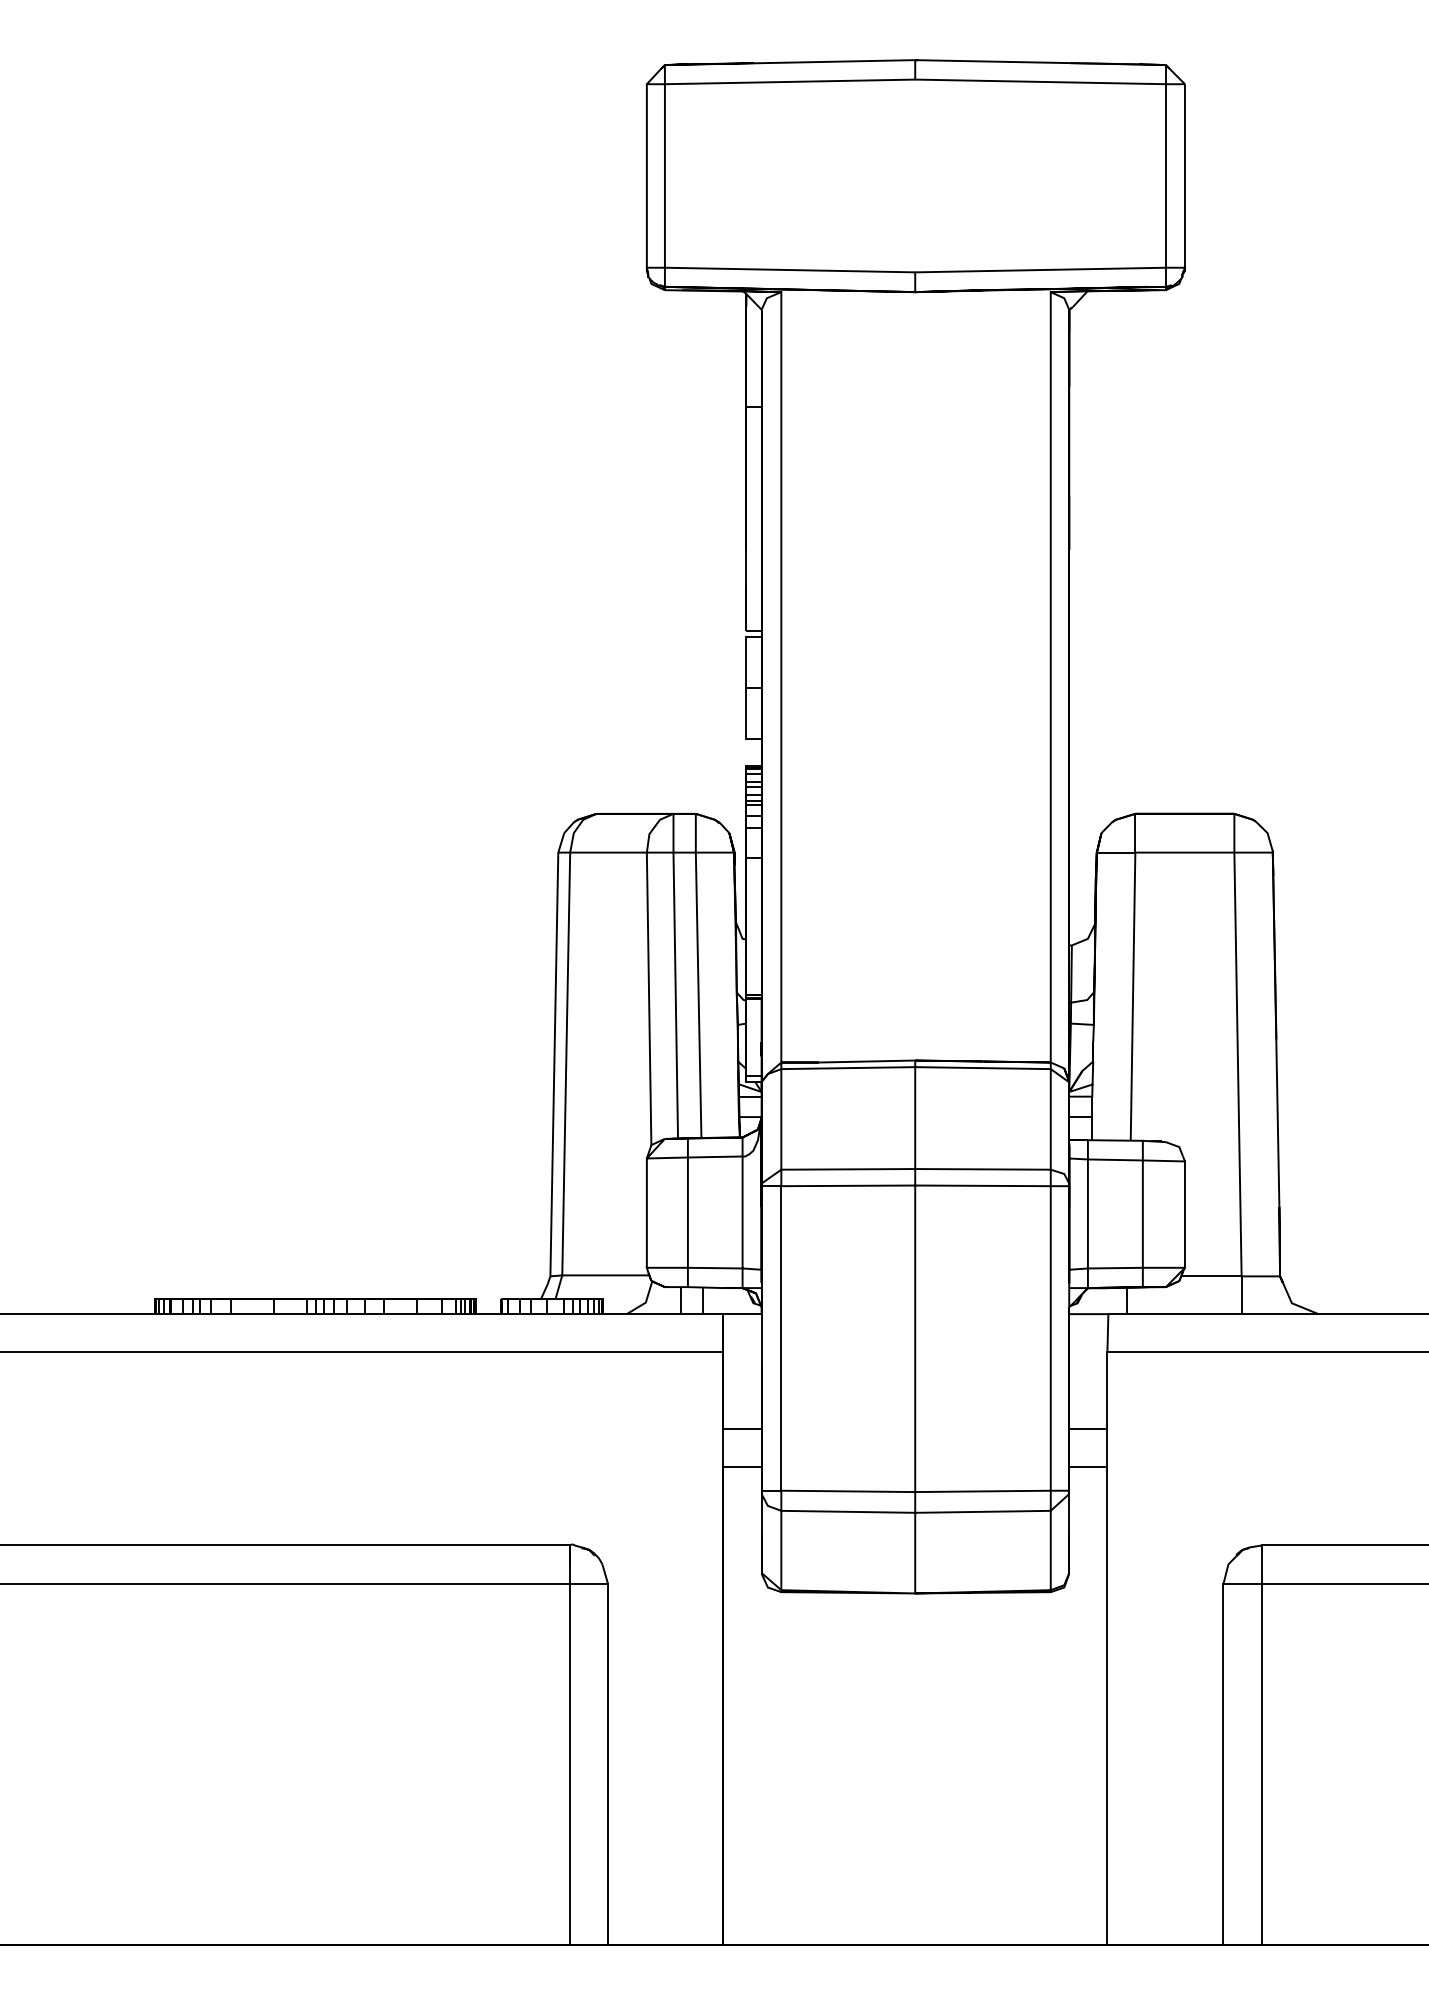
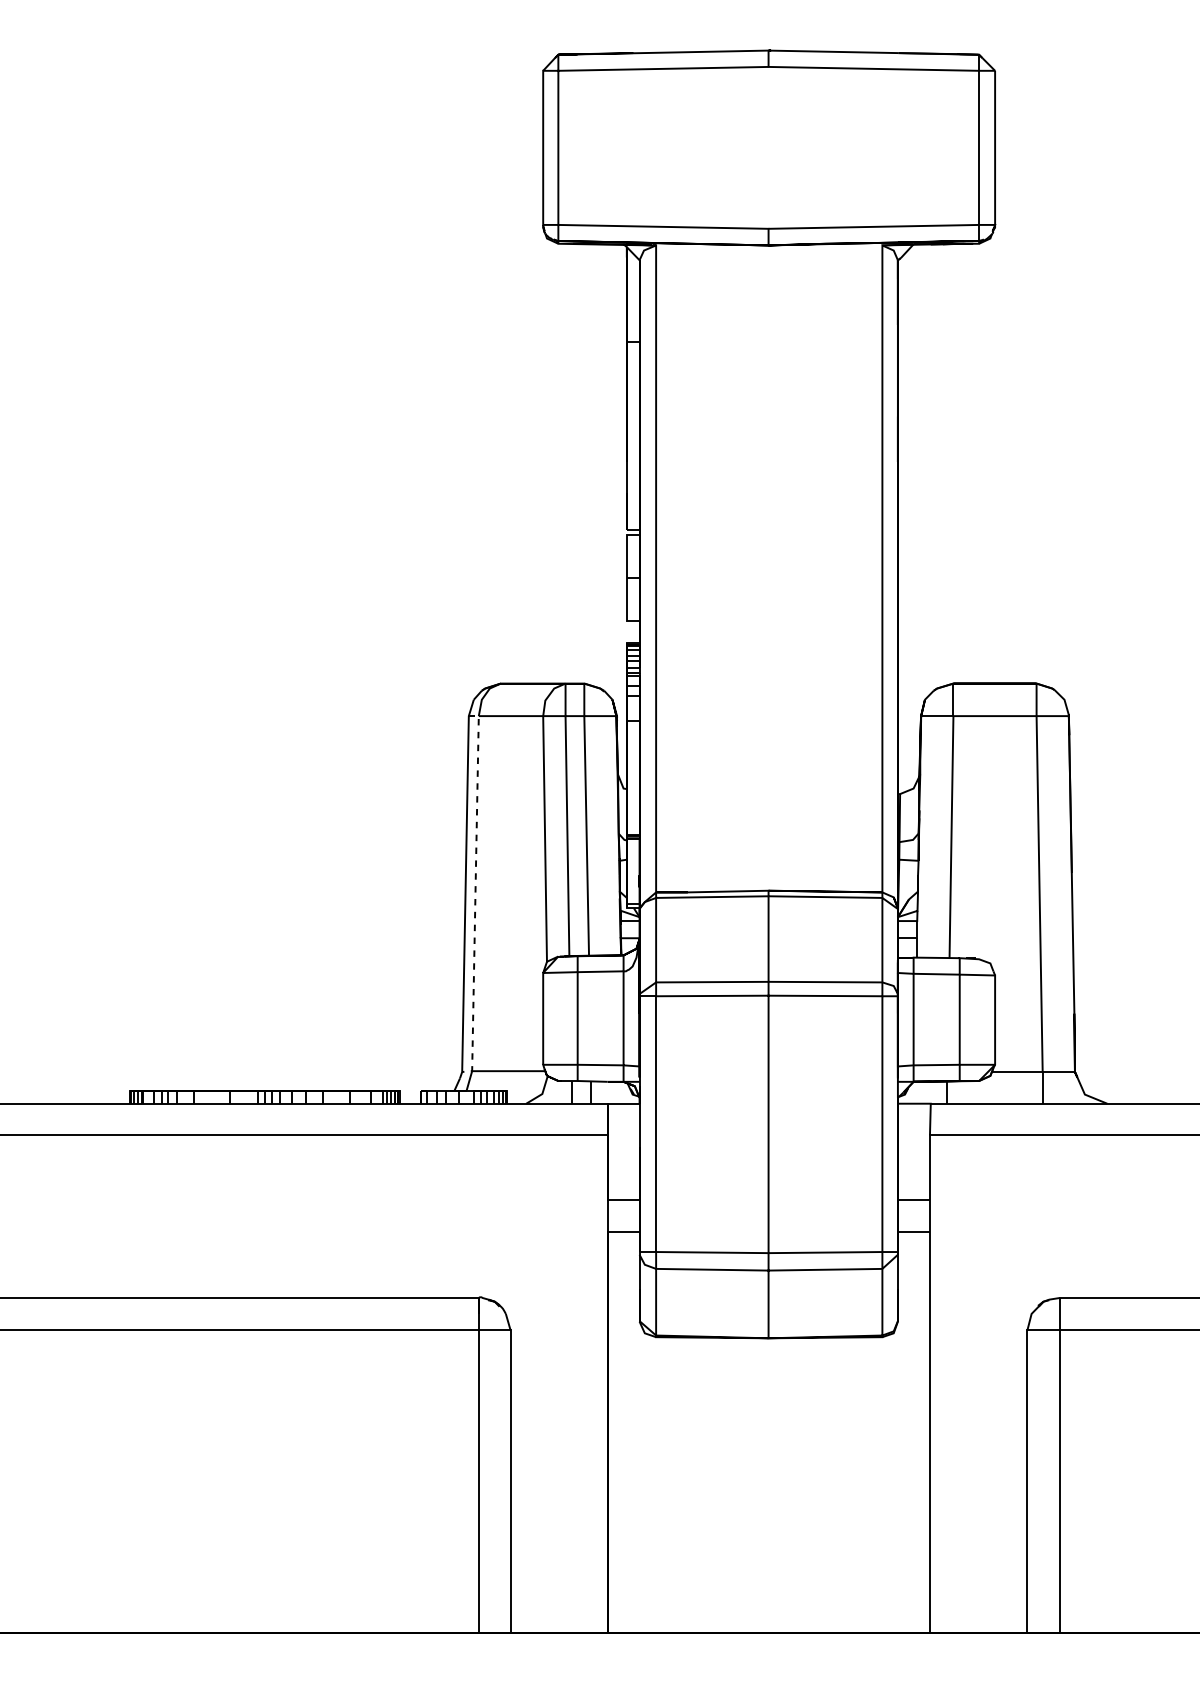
line: (566, 1064) -> (475, 894), solid -> dashed

